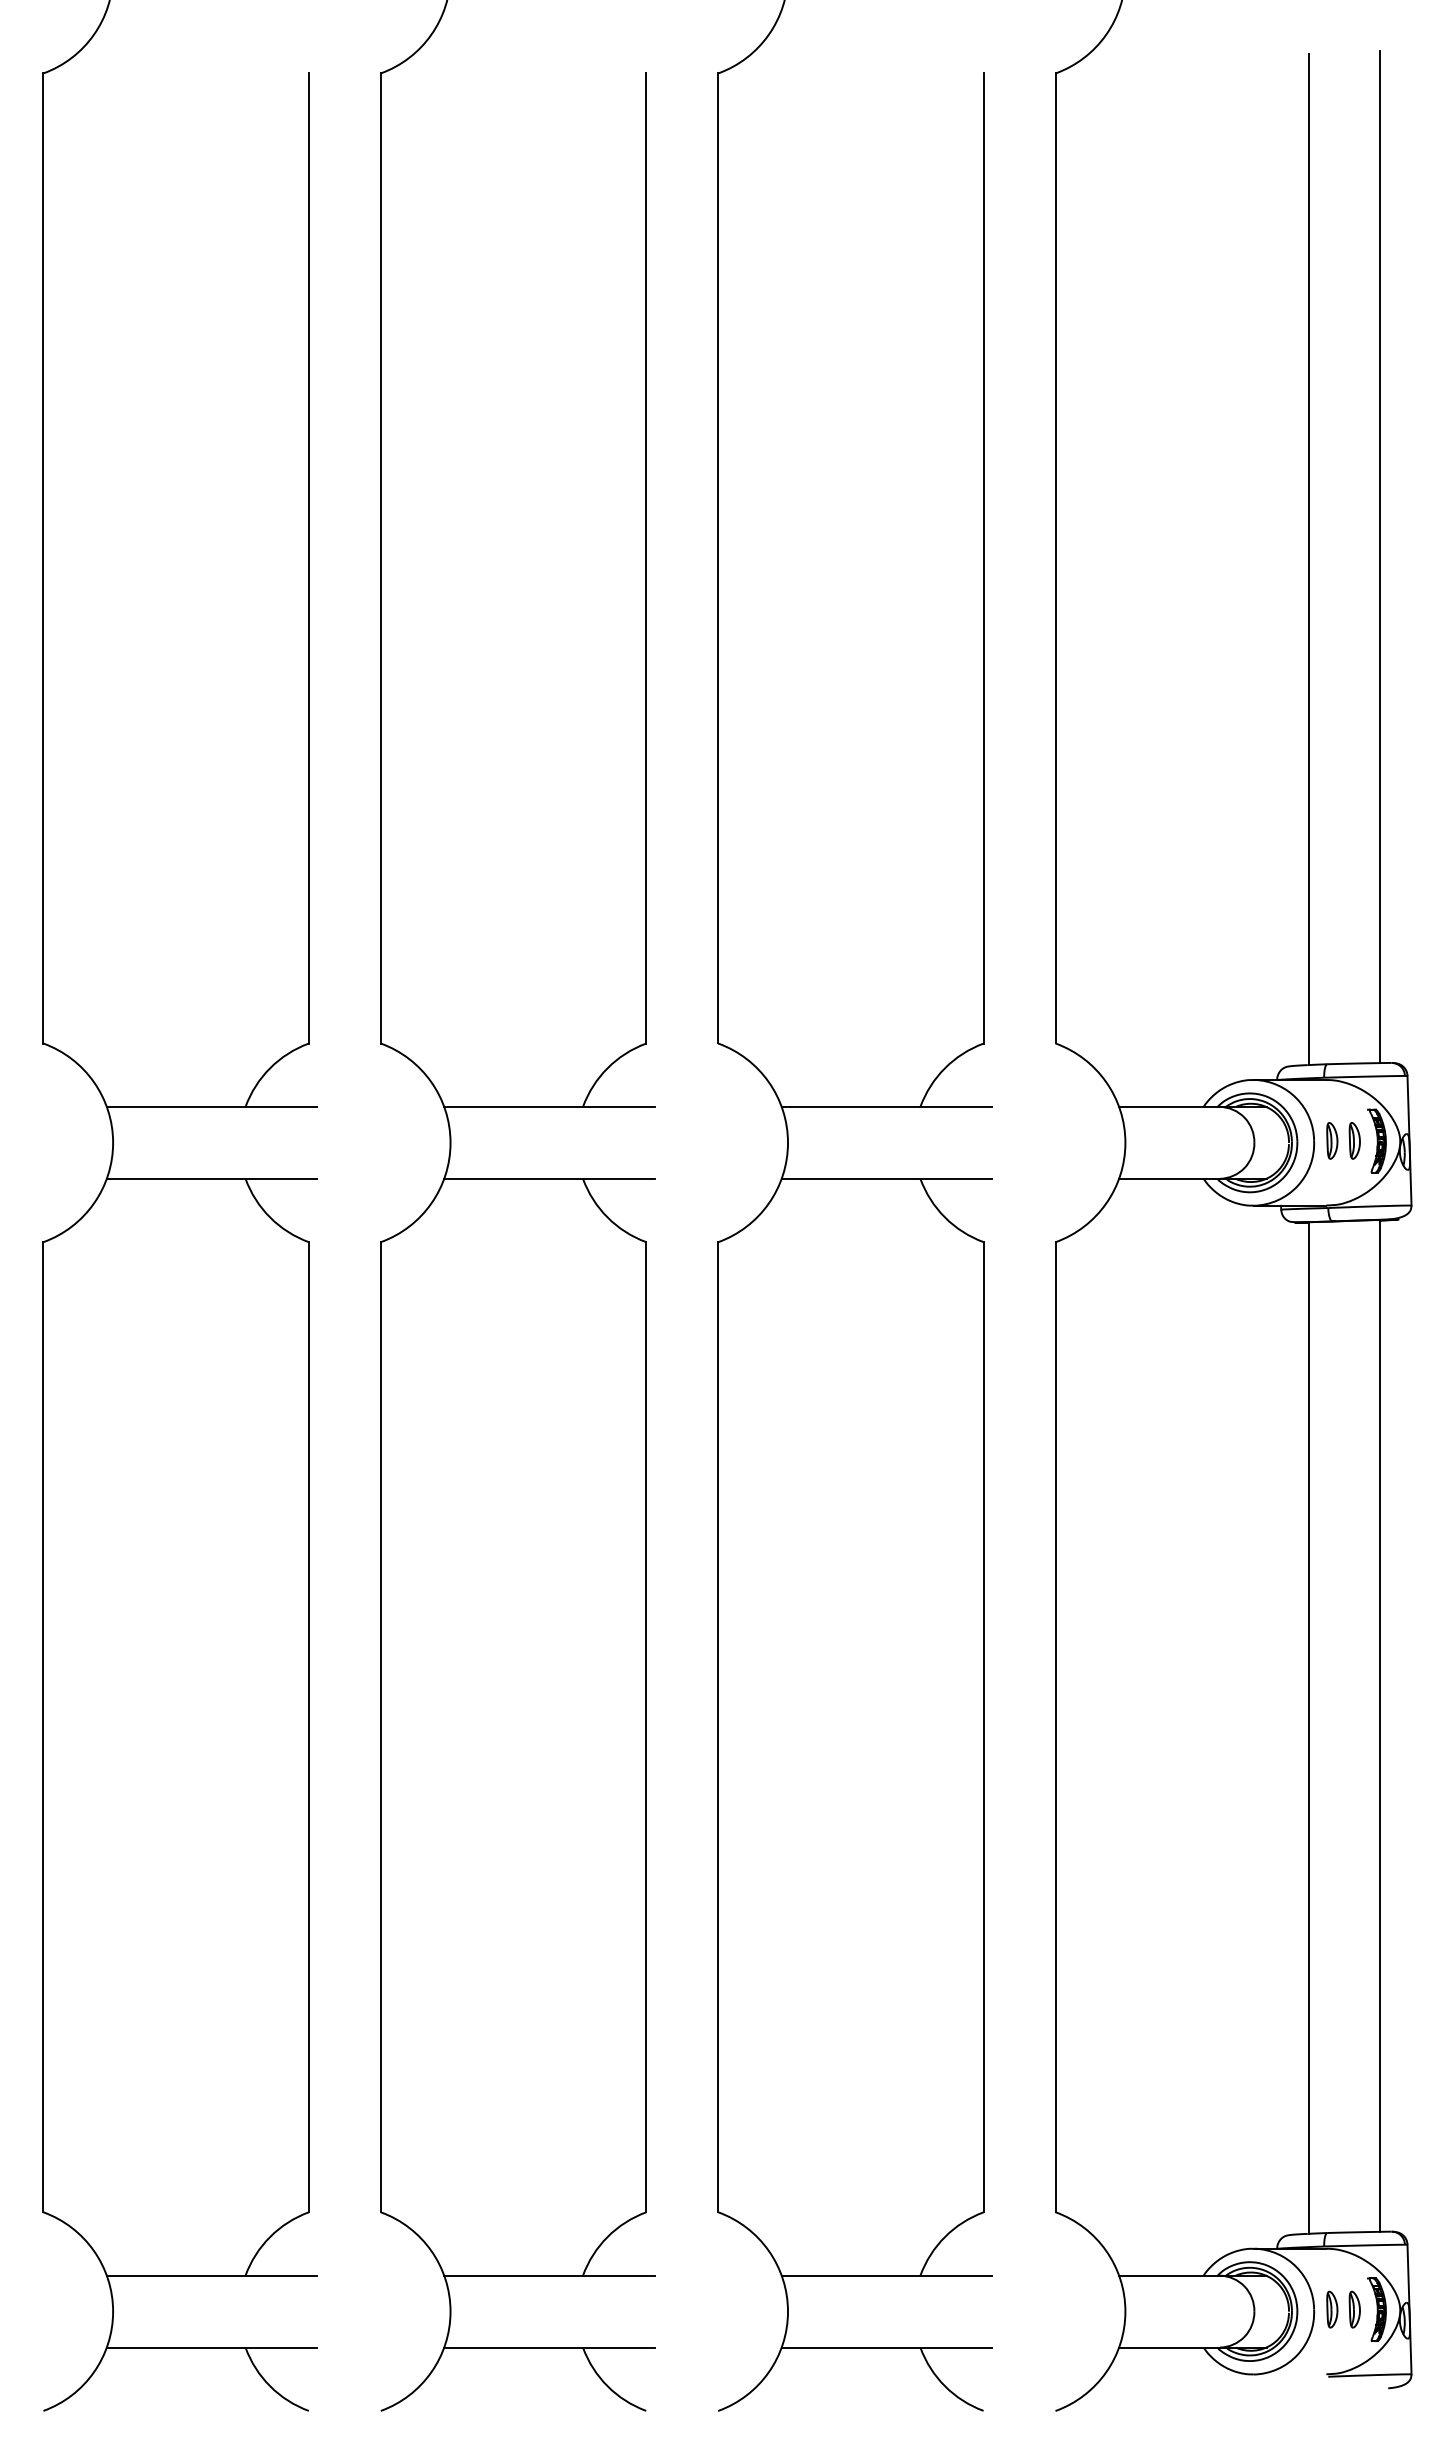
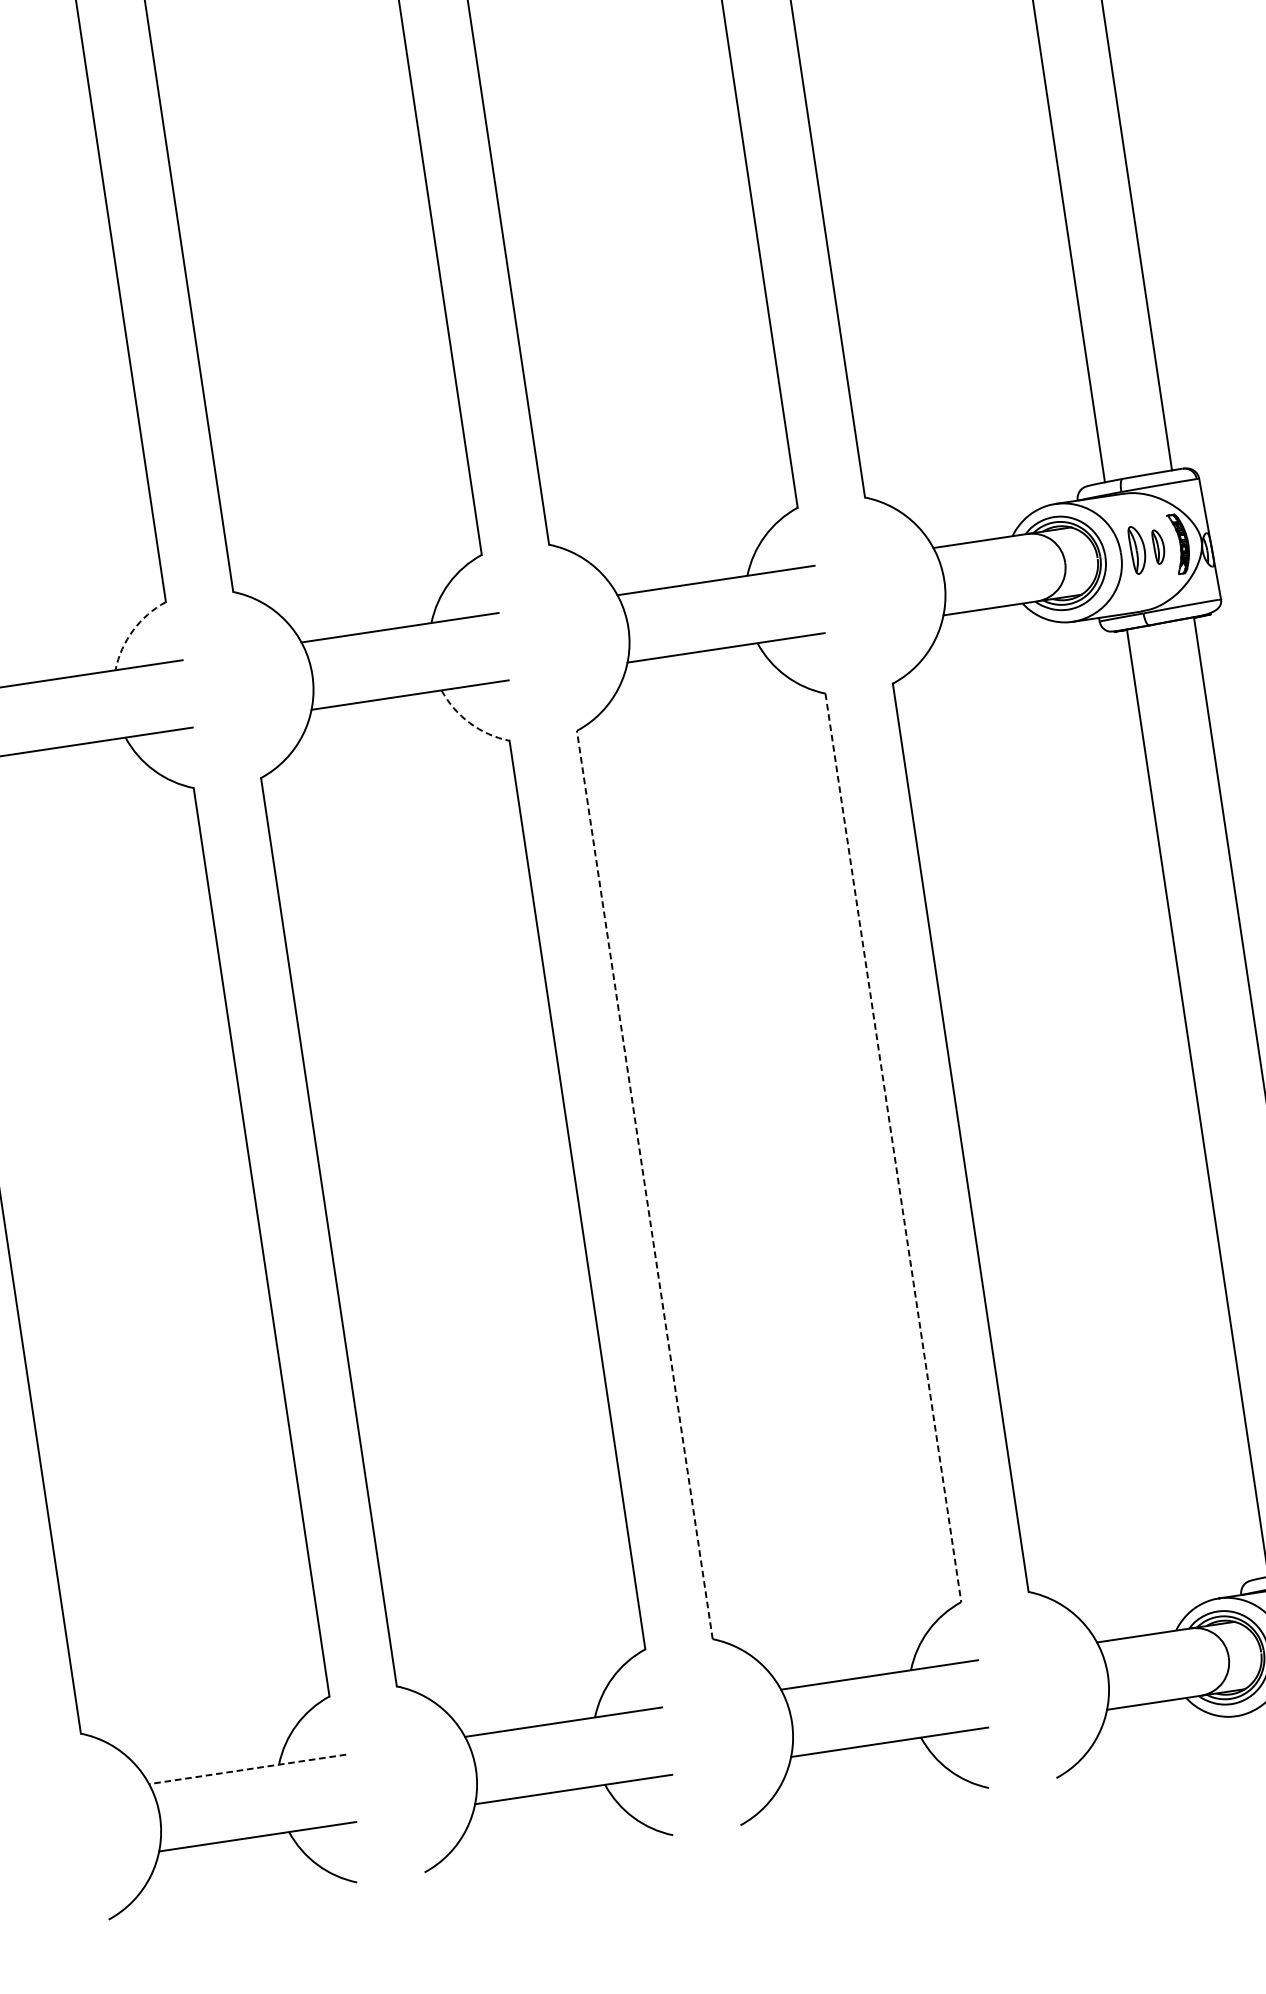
arc: (270, 1068) -> (133, 630), solid -> dashed
part: (1332, 1140) -> (1137, 549), size x1.4
arc: (607, 1217) -> (469, 723), solid -> dashed
line: (718, 1727) -> (645, 1185), solid -> dashed
line: (983, 1727) -> (893, 1148), solid -> dashed
line: (211, 2275) -> (247, 1769), solid -> dashed

